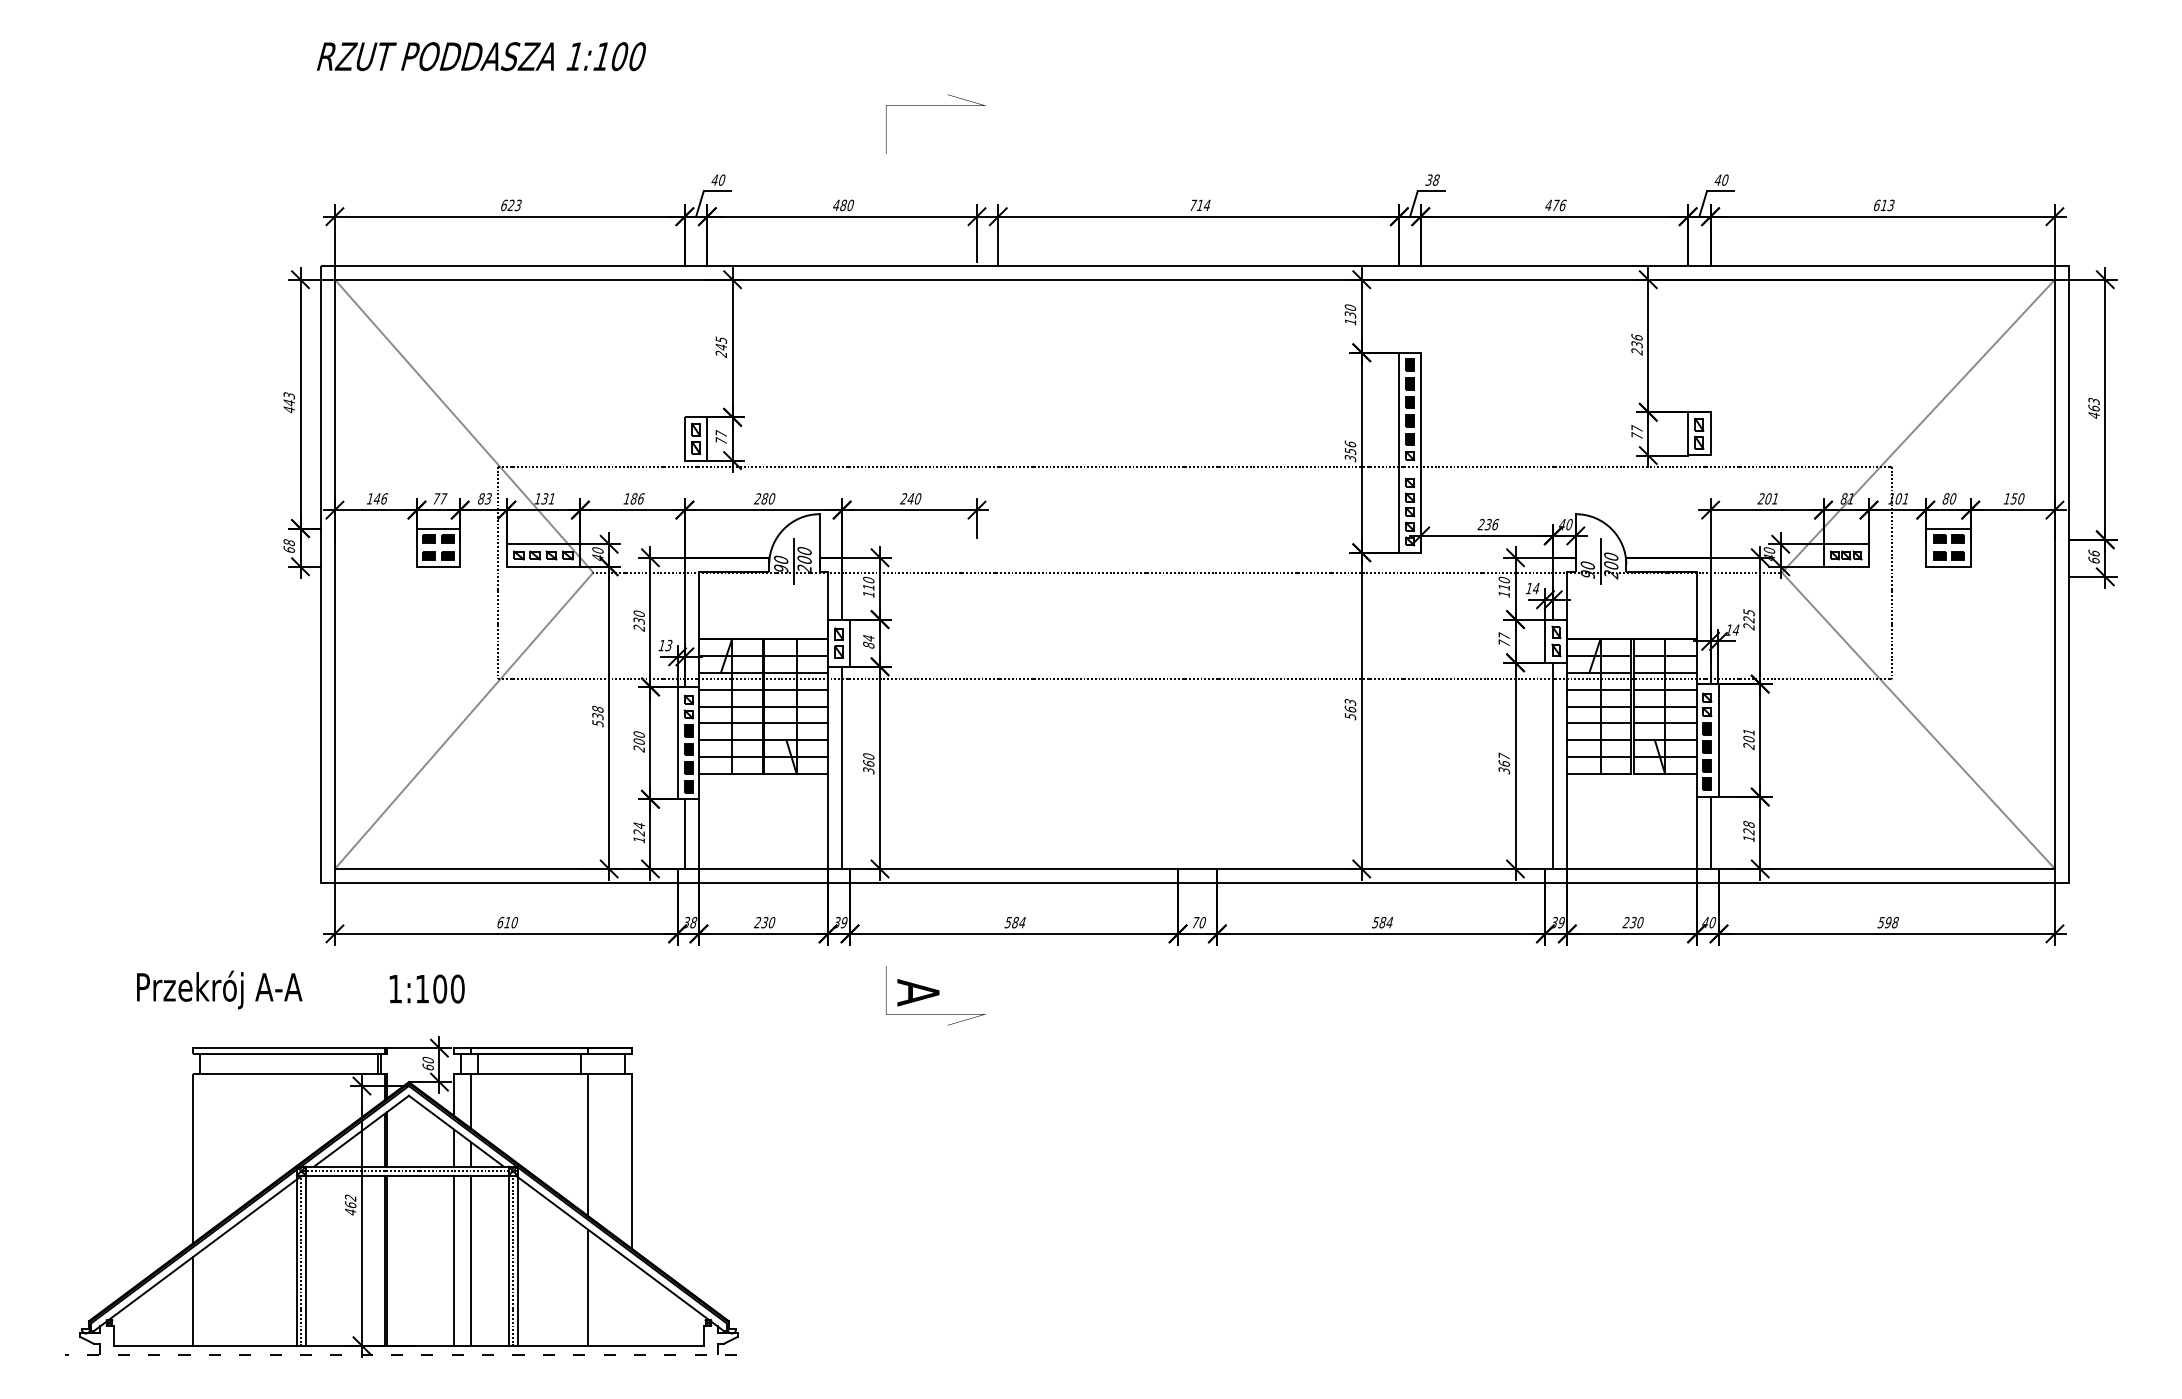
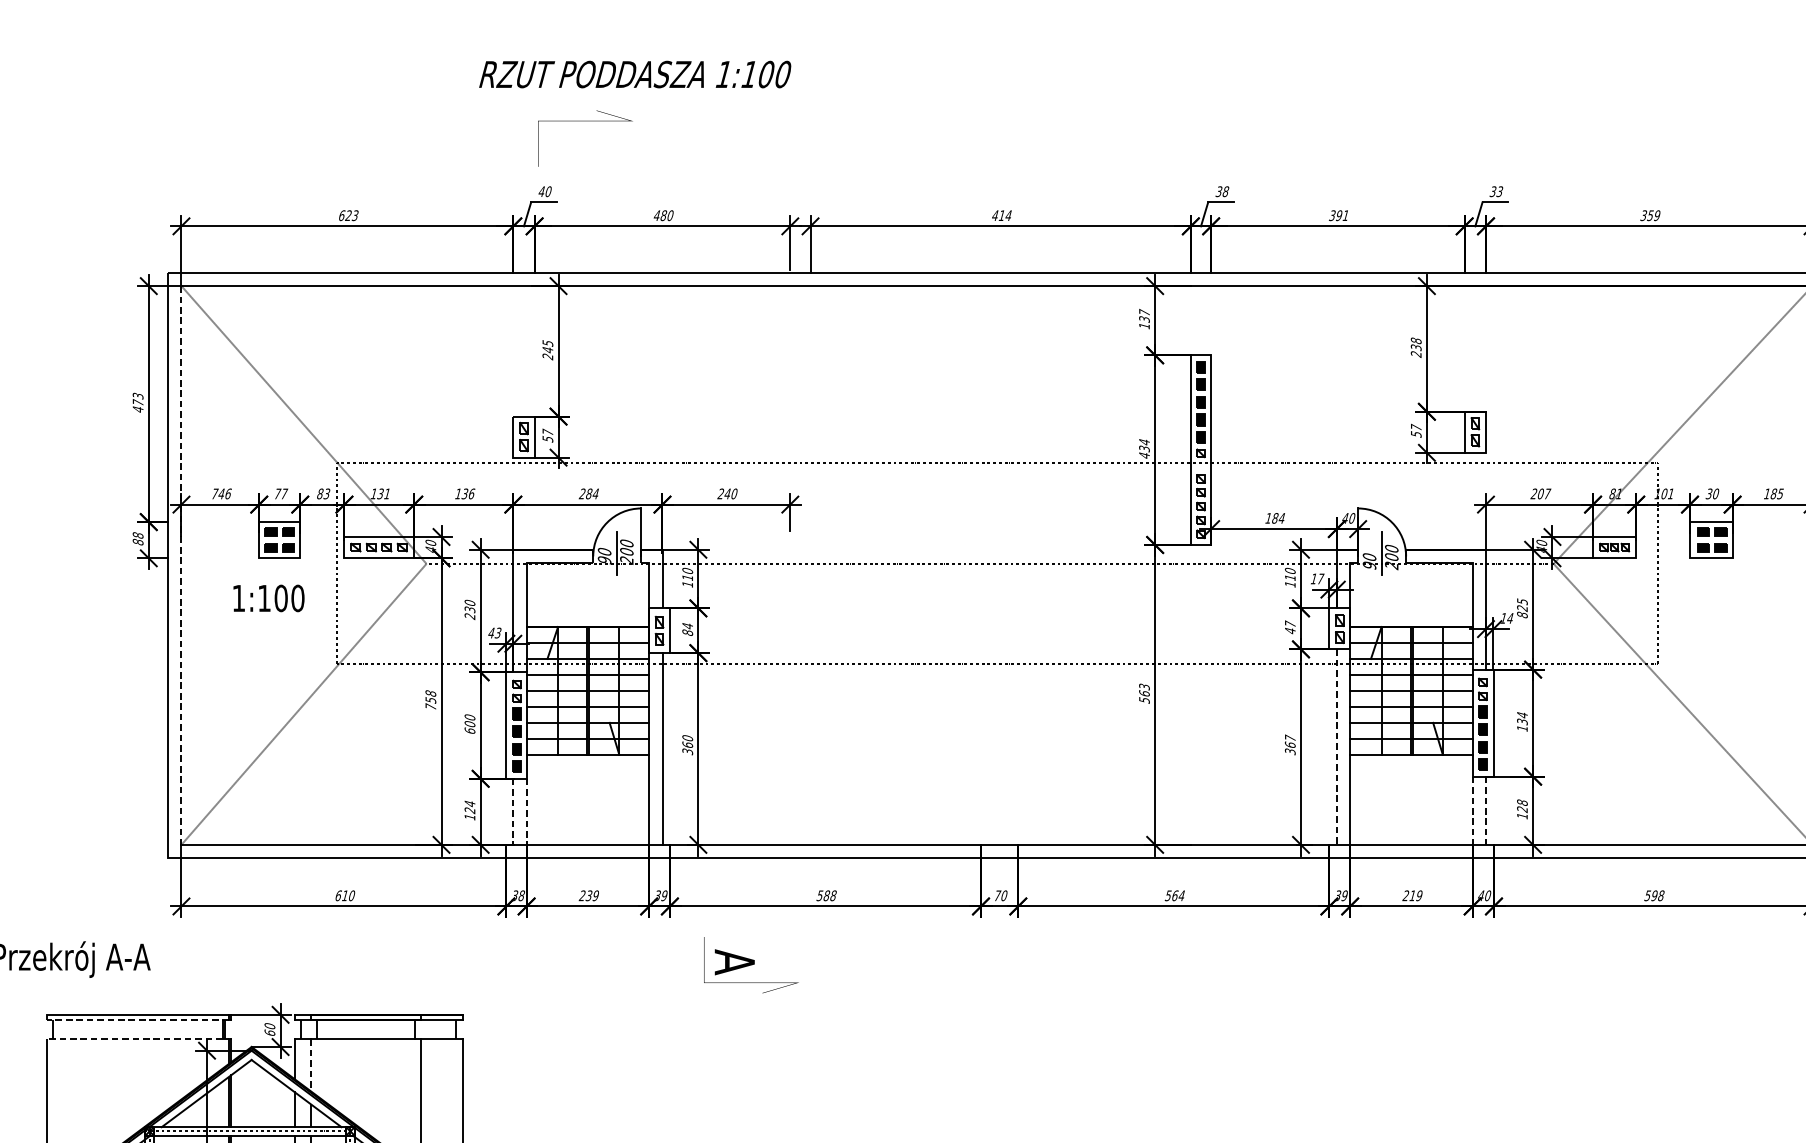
text: (480, 56) -> (634, 74), moved
line: (935, 105) -> (585, 120), moved
text: (1721, 179) -> (1496, 191), 40 -> 33
text: (1193, 204) -> (995, 214), 714 -> 414
text: (1555, 205) -> (1338, 215), 476 -> 391
text: (1883, 205) -> (1649, 215), 613 -> 359
text: (1350, 306) -> (1144, 311), 130 -> 137
text: (1636, 336) -> (1415, 339), 236 -> 238
text: (288, 402) -> (137, 402), 443 -> 473
text: (1636, 435) -> (1415, 433), 77 -> 57
text: (721, 440) -> (548, 438), 77 -> 57
text: (1350, 451) -> (1144, 449), 356 -> 434
text: (370, 498) -> (215, 493), 146 -> 746
text: (633, 498) -> (464, 493), 186 -> 136
text: (771, 498) -> (595, 493), 280 -> 284
text: (1775, 498) -> (1547, 493), 201 -> 207
text: (1945, 498) -> (1708, 493), 80 -> 30
text: (2017, 498) -> (1777, 493), 150 -> 185
text: (1488, 524) -> (1275, 518), 236 -> 184
text: (288, 549) -> (137, 541), 68 -> 88
line: (334, 574) -> (181, 565), solid -> dashed
text: (1536, 588) -> (1320, 578), 14 -> 17
text: (1748, 626) -> (1521, 614), 225 -> 825
text: (1503, 642) -> (1289, 630), 77 -> 47
text: (661, 645) -> (491, 632), 13 -> 43
text: (597, 720) -> (430, 704), 538 -> 758
text: (1748, 739) -> (1521, 722), 201 -> 134
text: (638, 748) -> (469, 730), 200 -> 600
line: (1553, 766) -> (1337, 747), solid -> dashed
line: (1696, 832) -> (1472, 810), solid -> dashed
line: (1710, 832) -> (1485, 810), solid -> dashed
line: (684, 834) -> (512, 812), solid -> dashed
line: (698, 834) -> (526, 812), solid -> dashed
text: (771, 922) -> (595, 895), 230 -> 239
text: (1022, 922) -> (833, 895), 584 -> 588
text: (1382, 922) -> (1174, 895), 584 -> 564
text: (1635, 922) -> (1414, 895), 230 -> 219
text: (426, 988) -> (268, 597), moved
line: (289, 1053) -> (138, 1019), solid -> dashed
line: (285, 1074) -> (134, 1039), solid -> dashed
line: (471, 1101) -> (310, 1065), solid -> dashed

